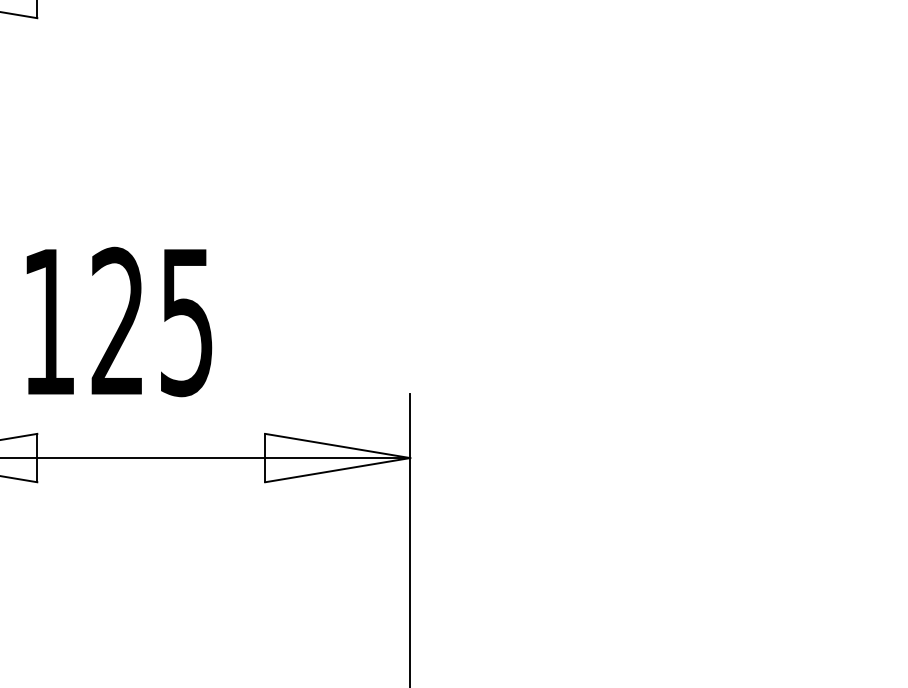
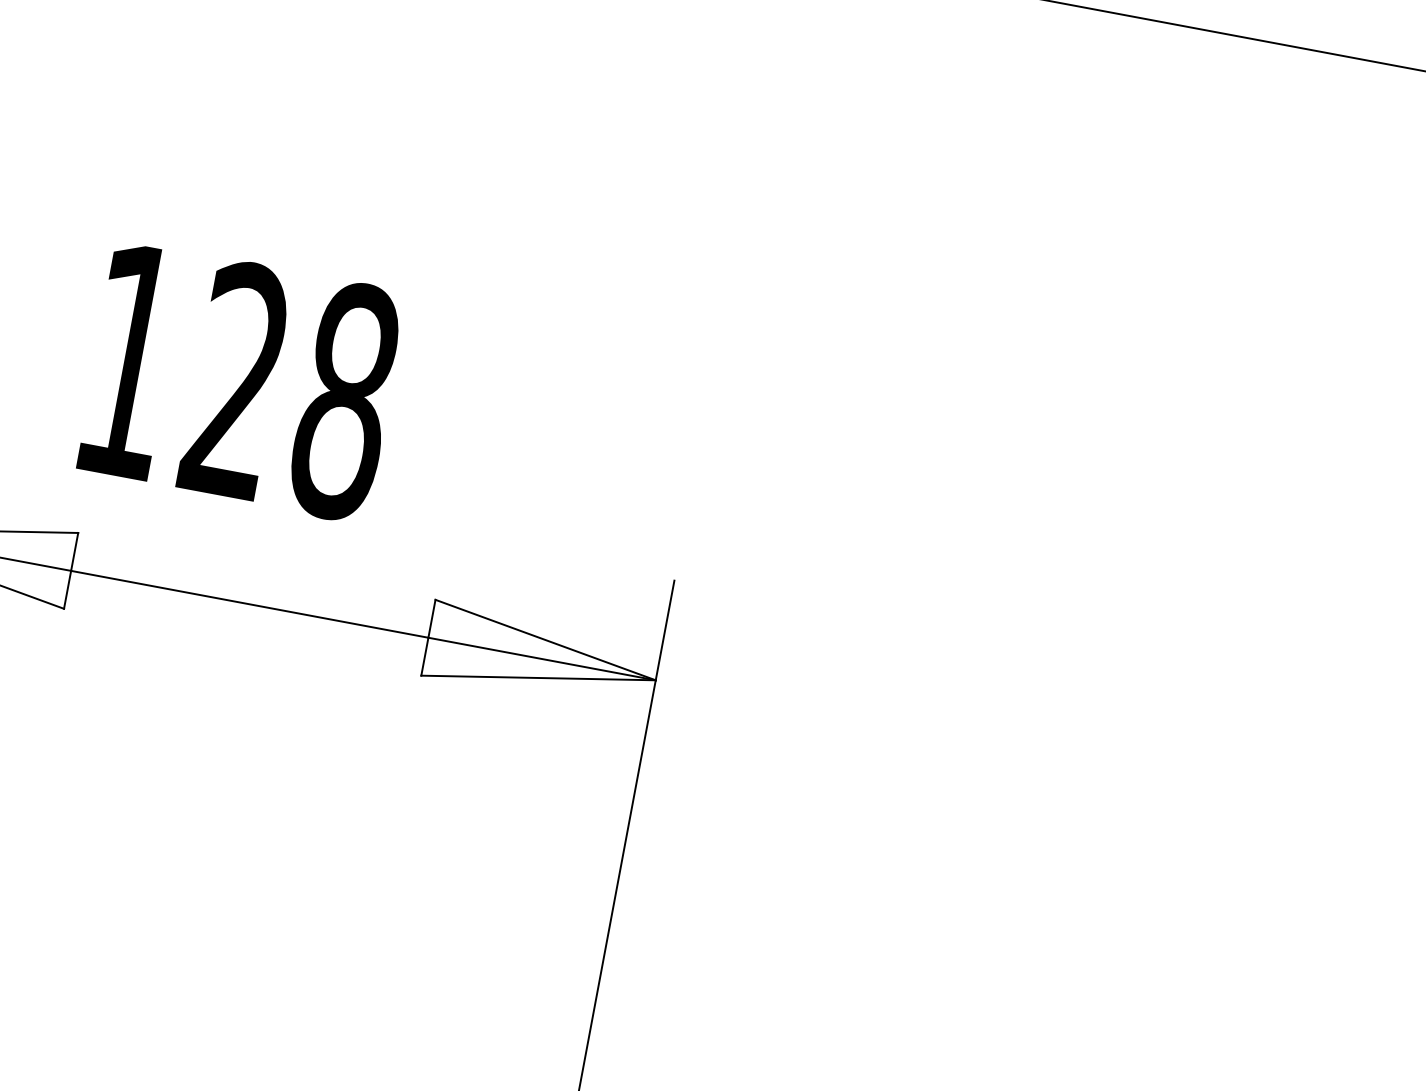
text: (187, 321) -> (346, 400), 125 -> 128

